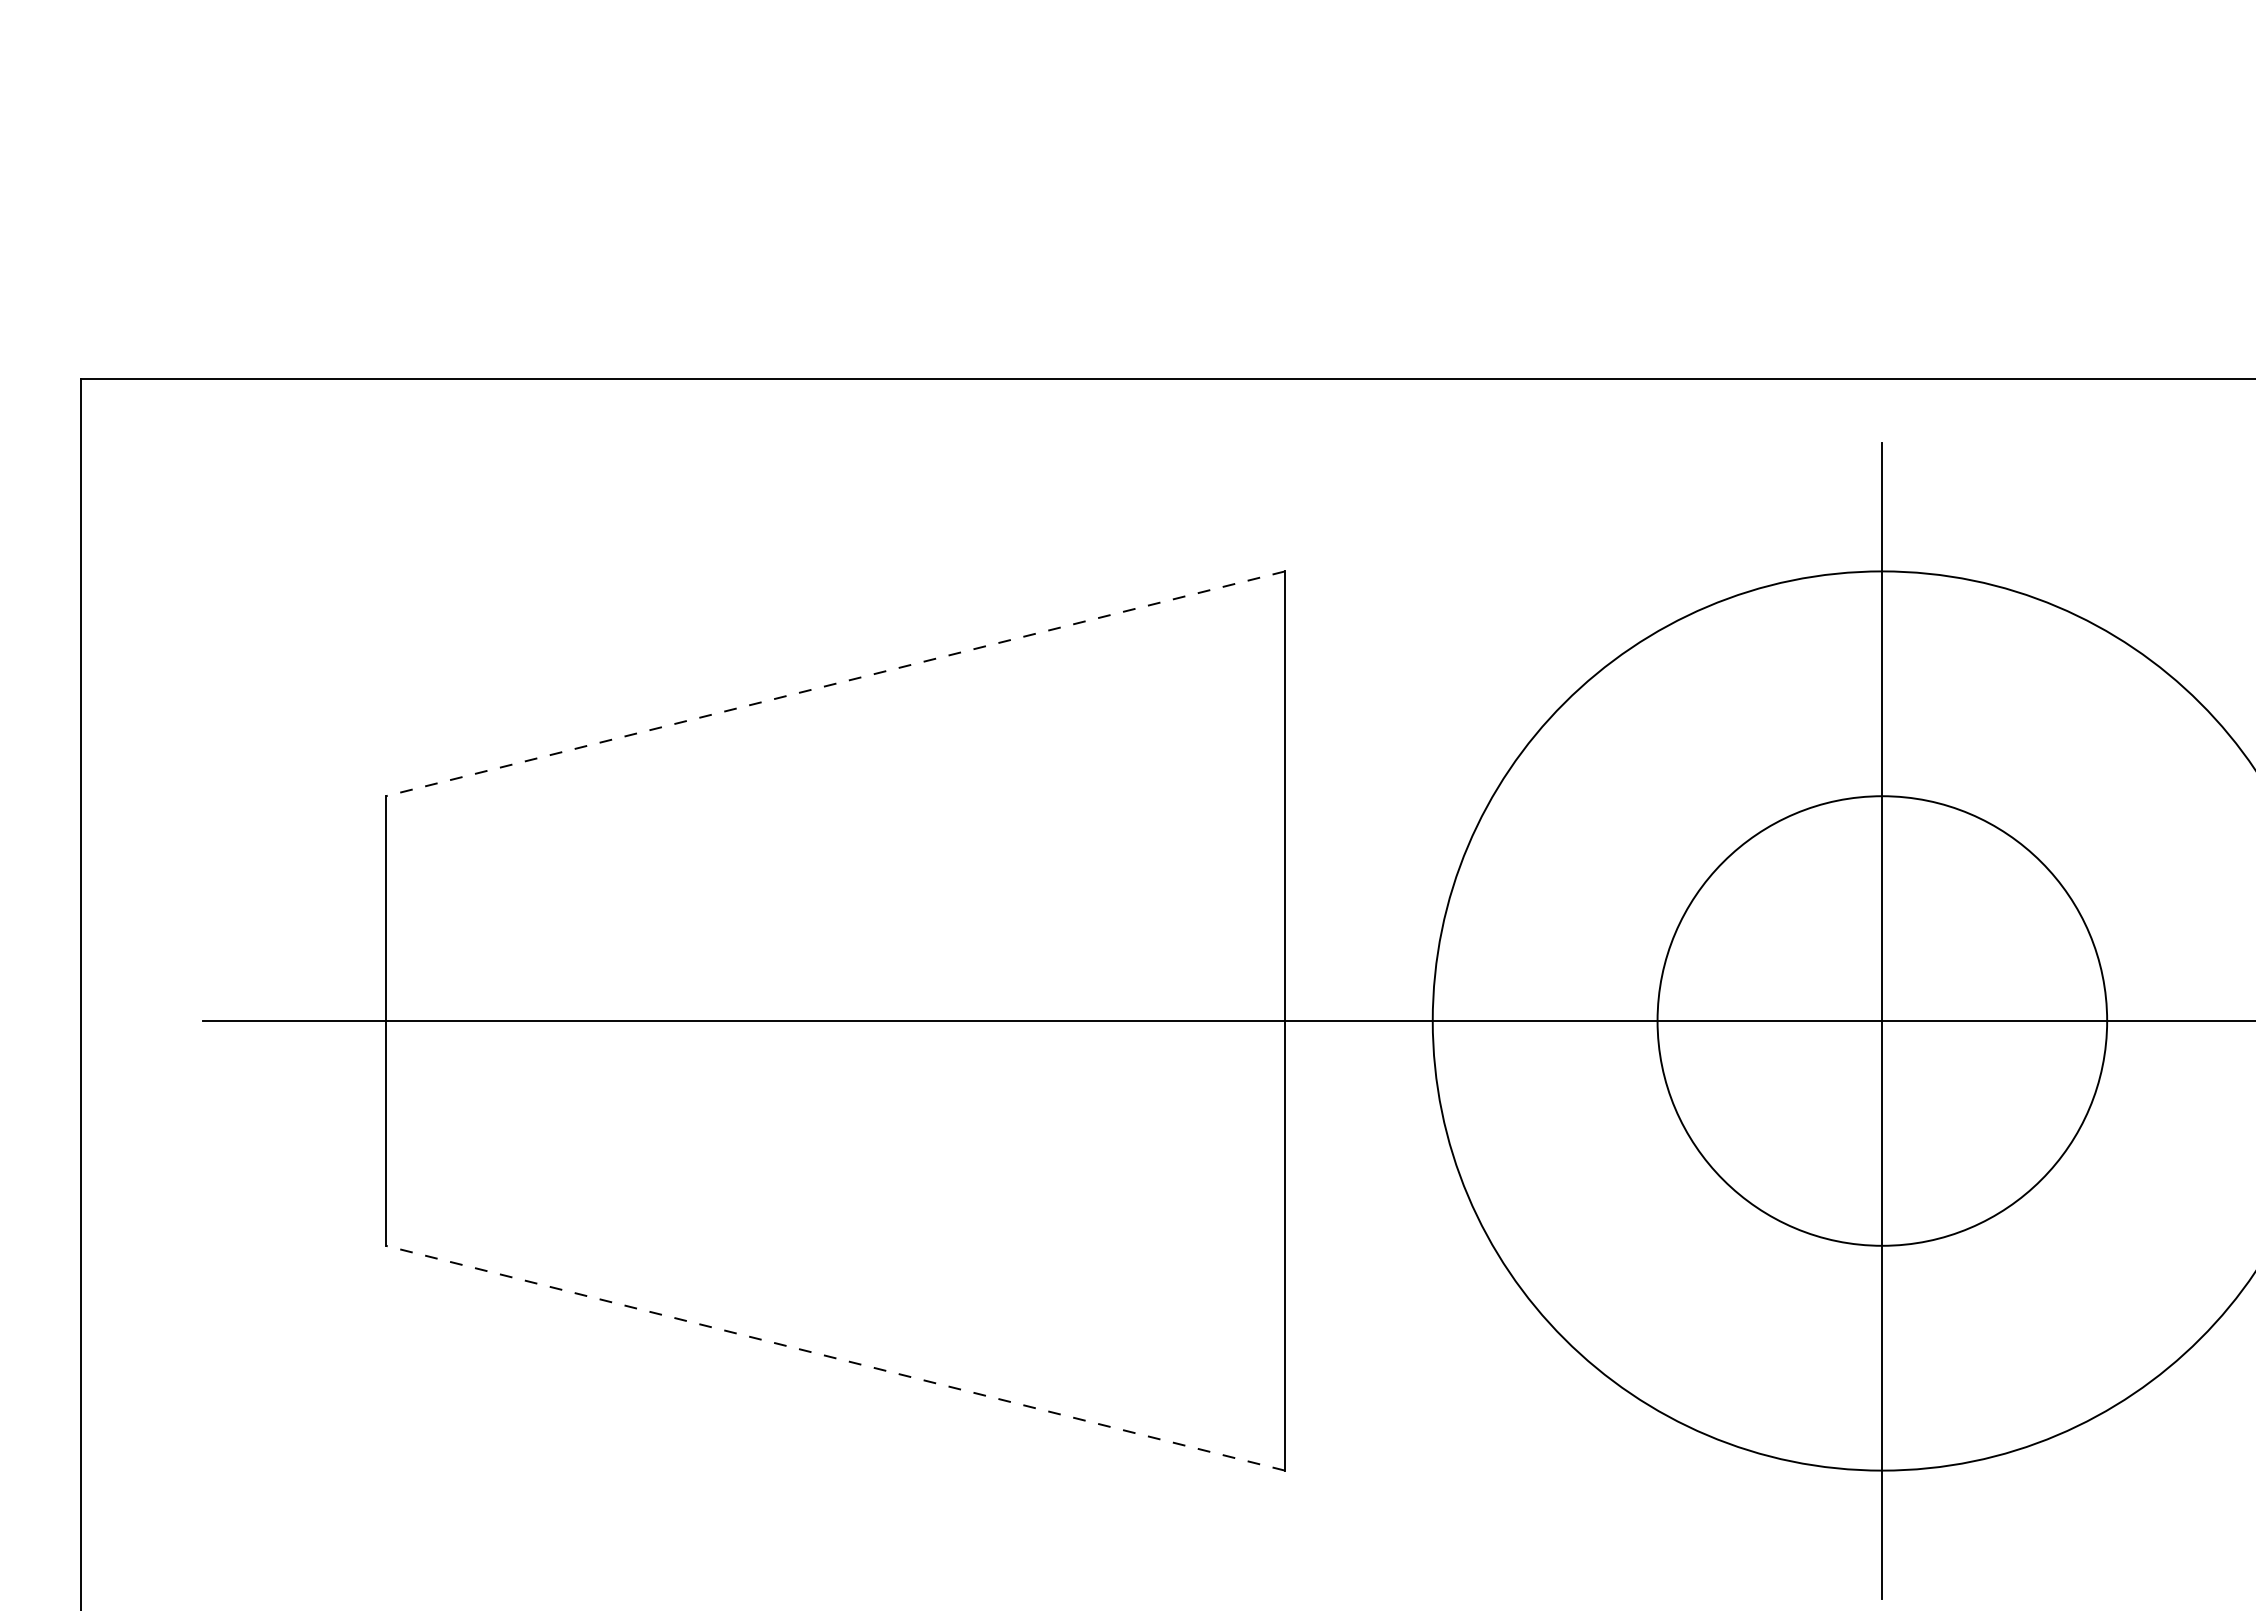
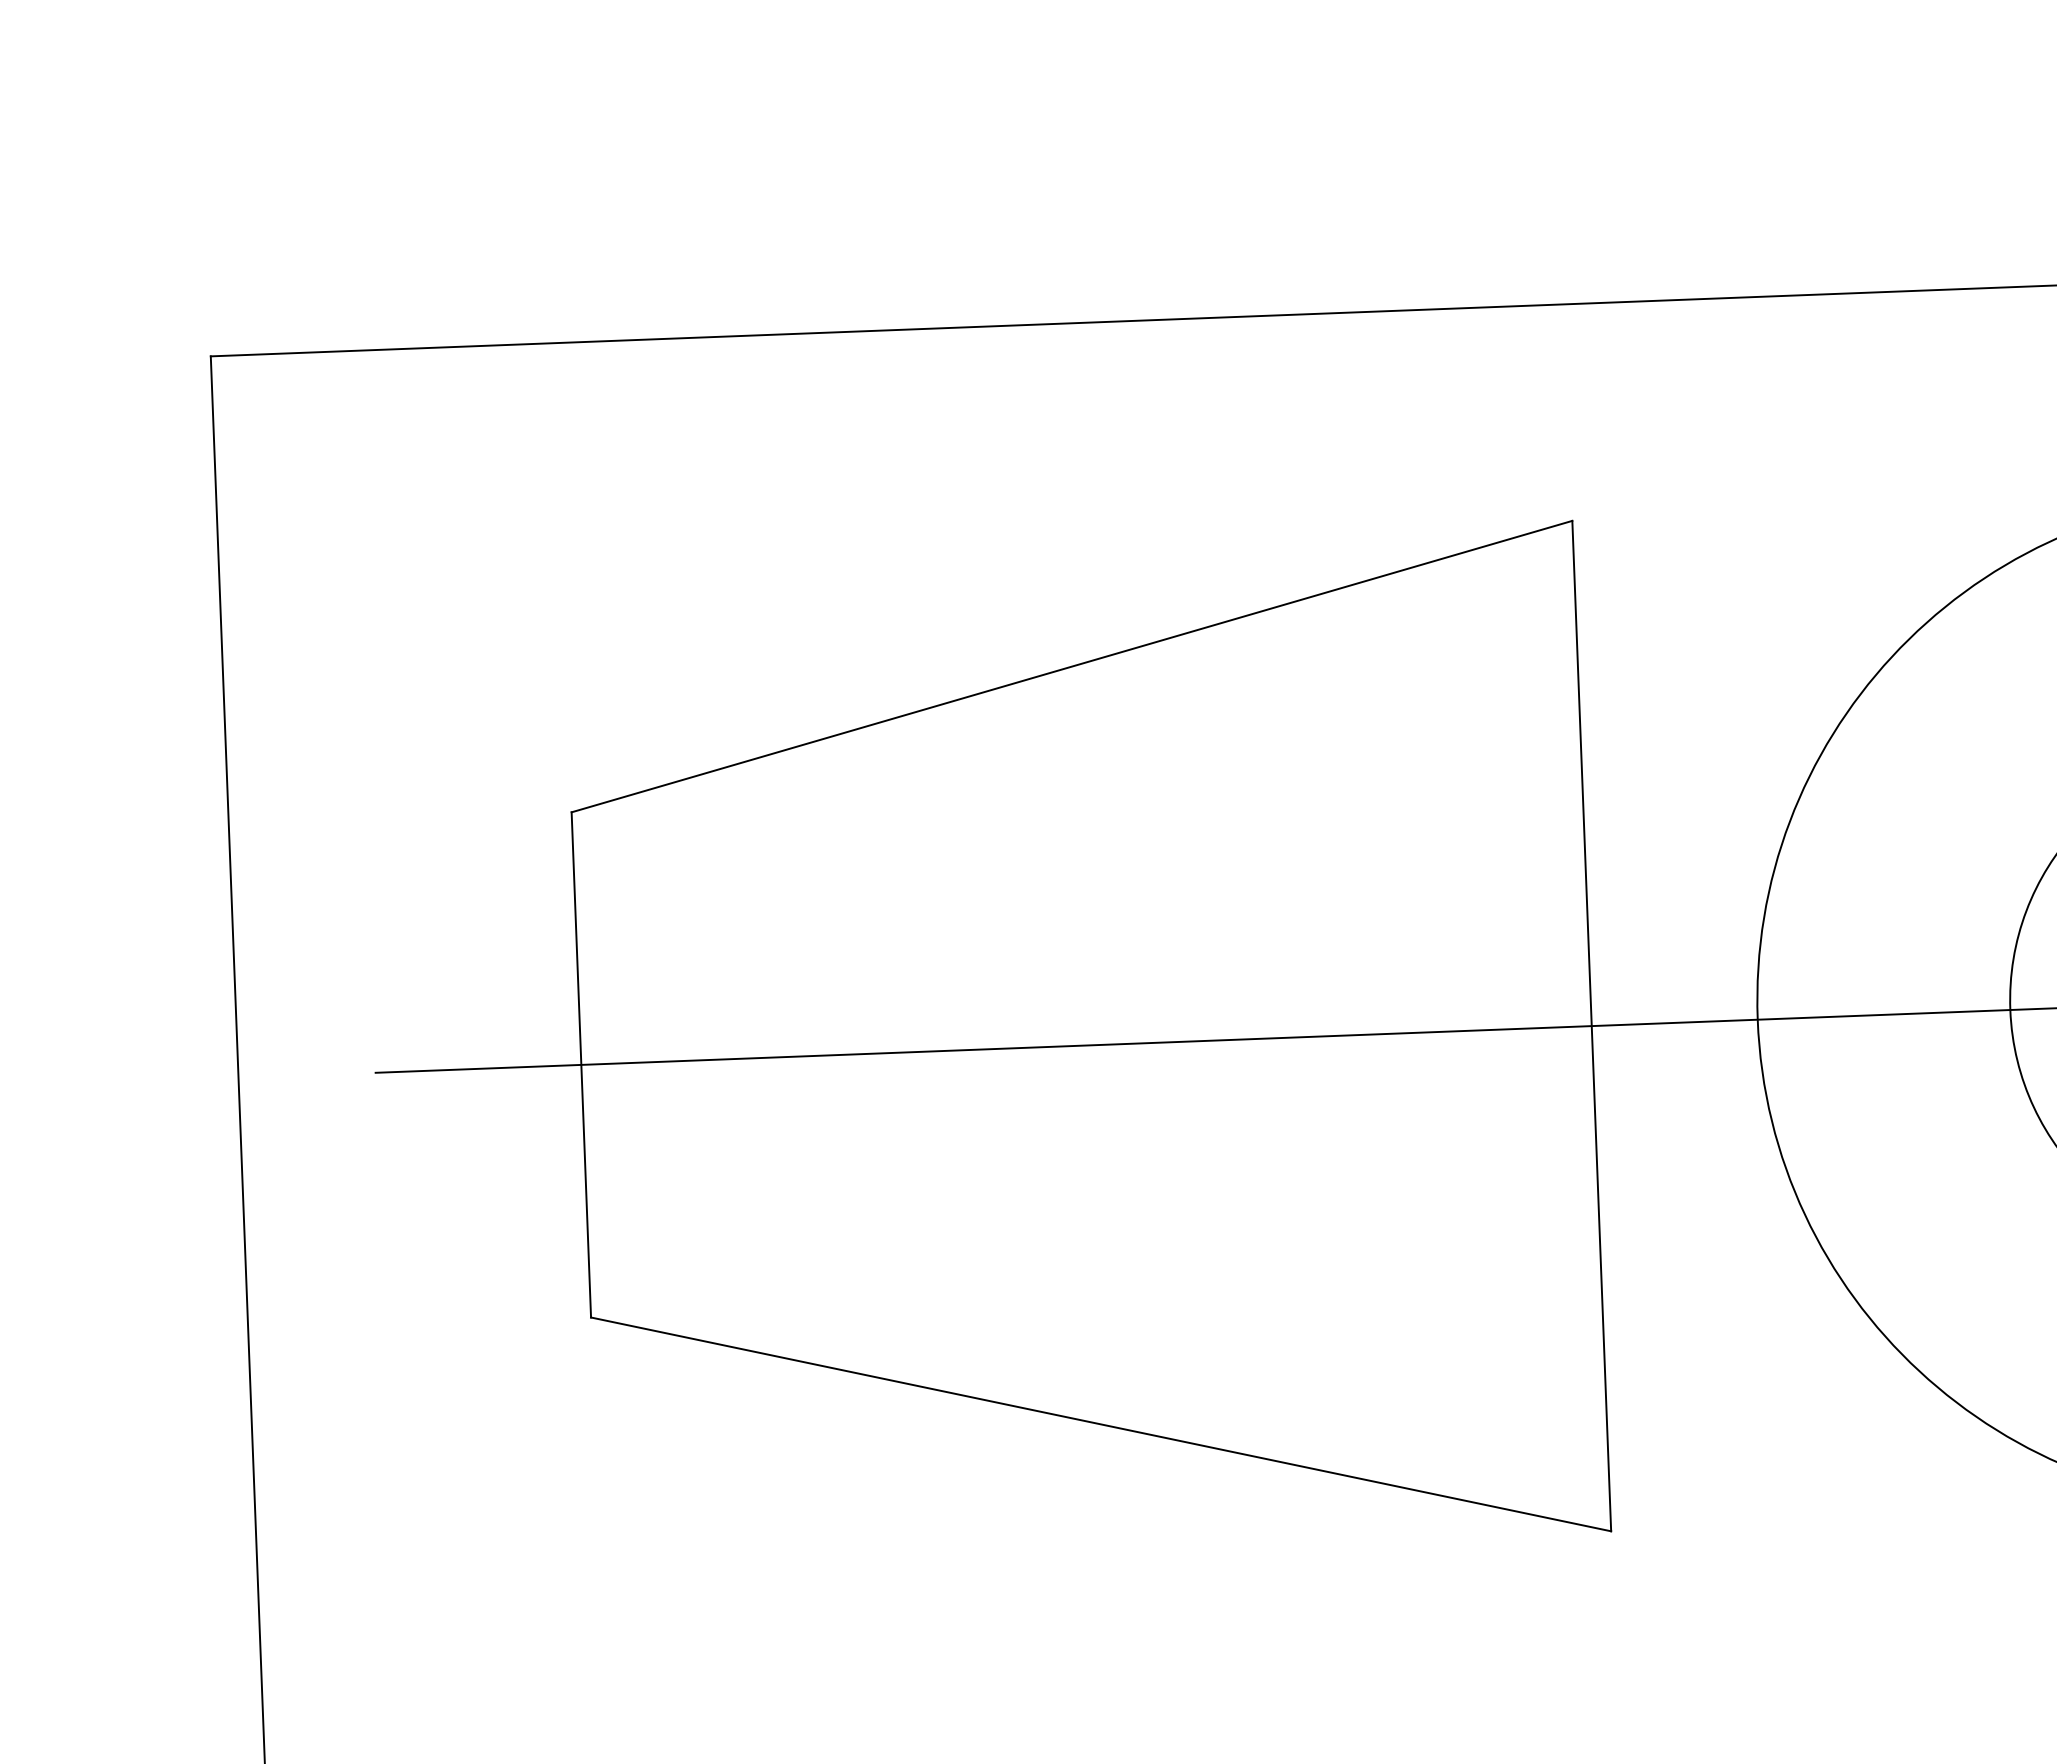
line: (834, 683) -> (1070, 666), dashed -> solid
line: (834, 1358) -> (1100, 1424), dashed -> solid

